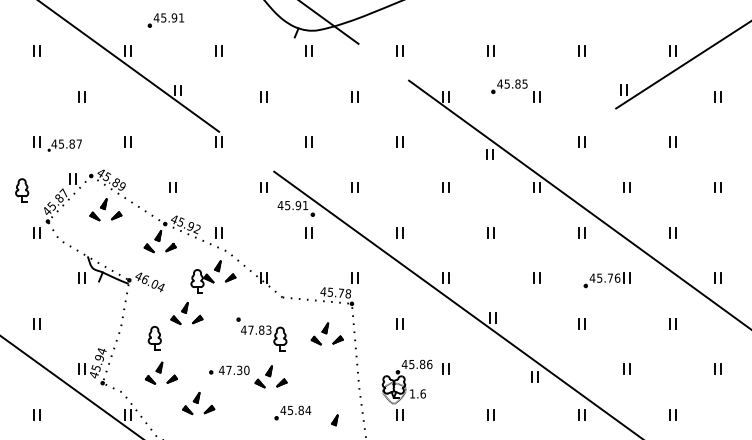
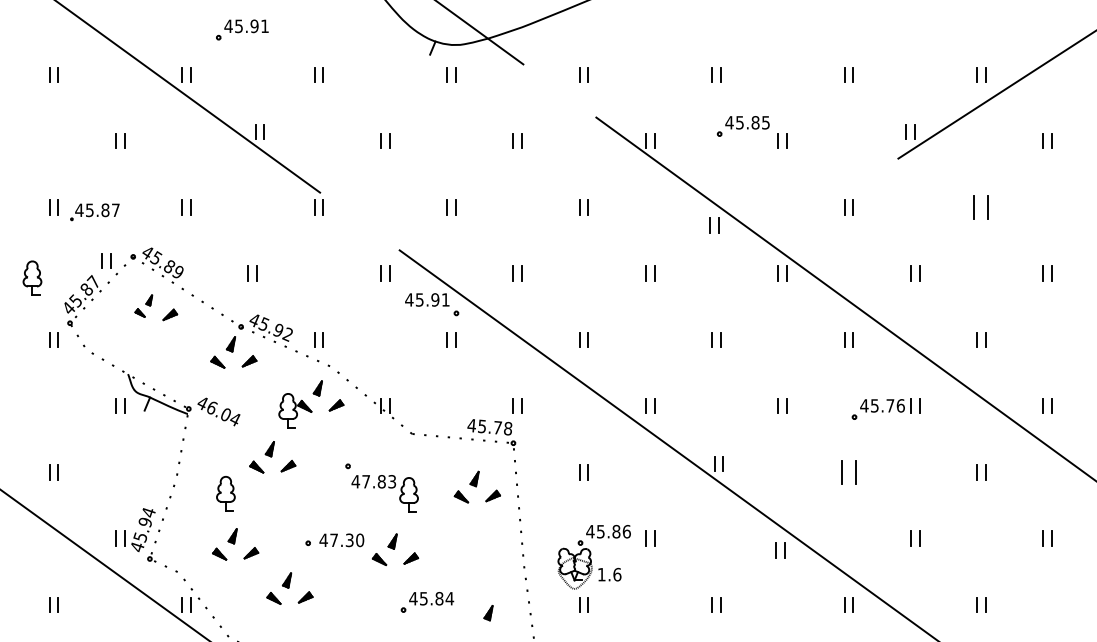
part: (672, 141) -> (980, 206), size x1.6
part: (98, 209) -> (143, 305), size x0.7
part: (581, 323) -> (848, 471), size x1.6

